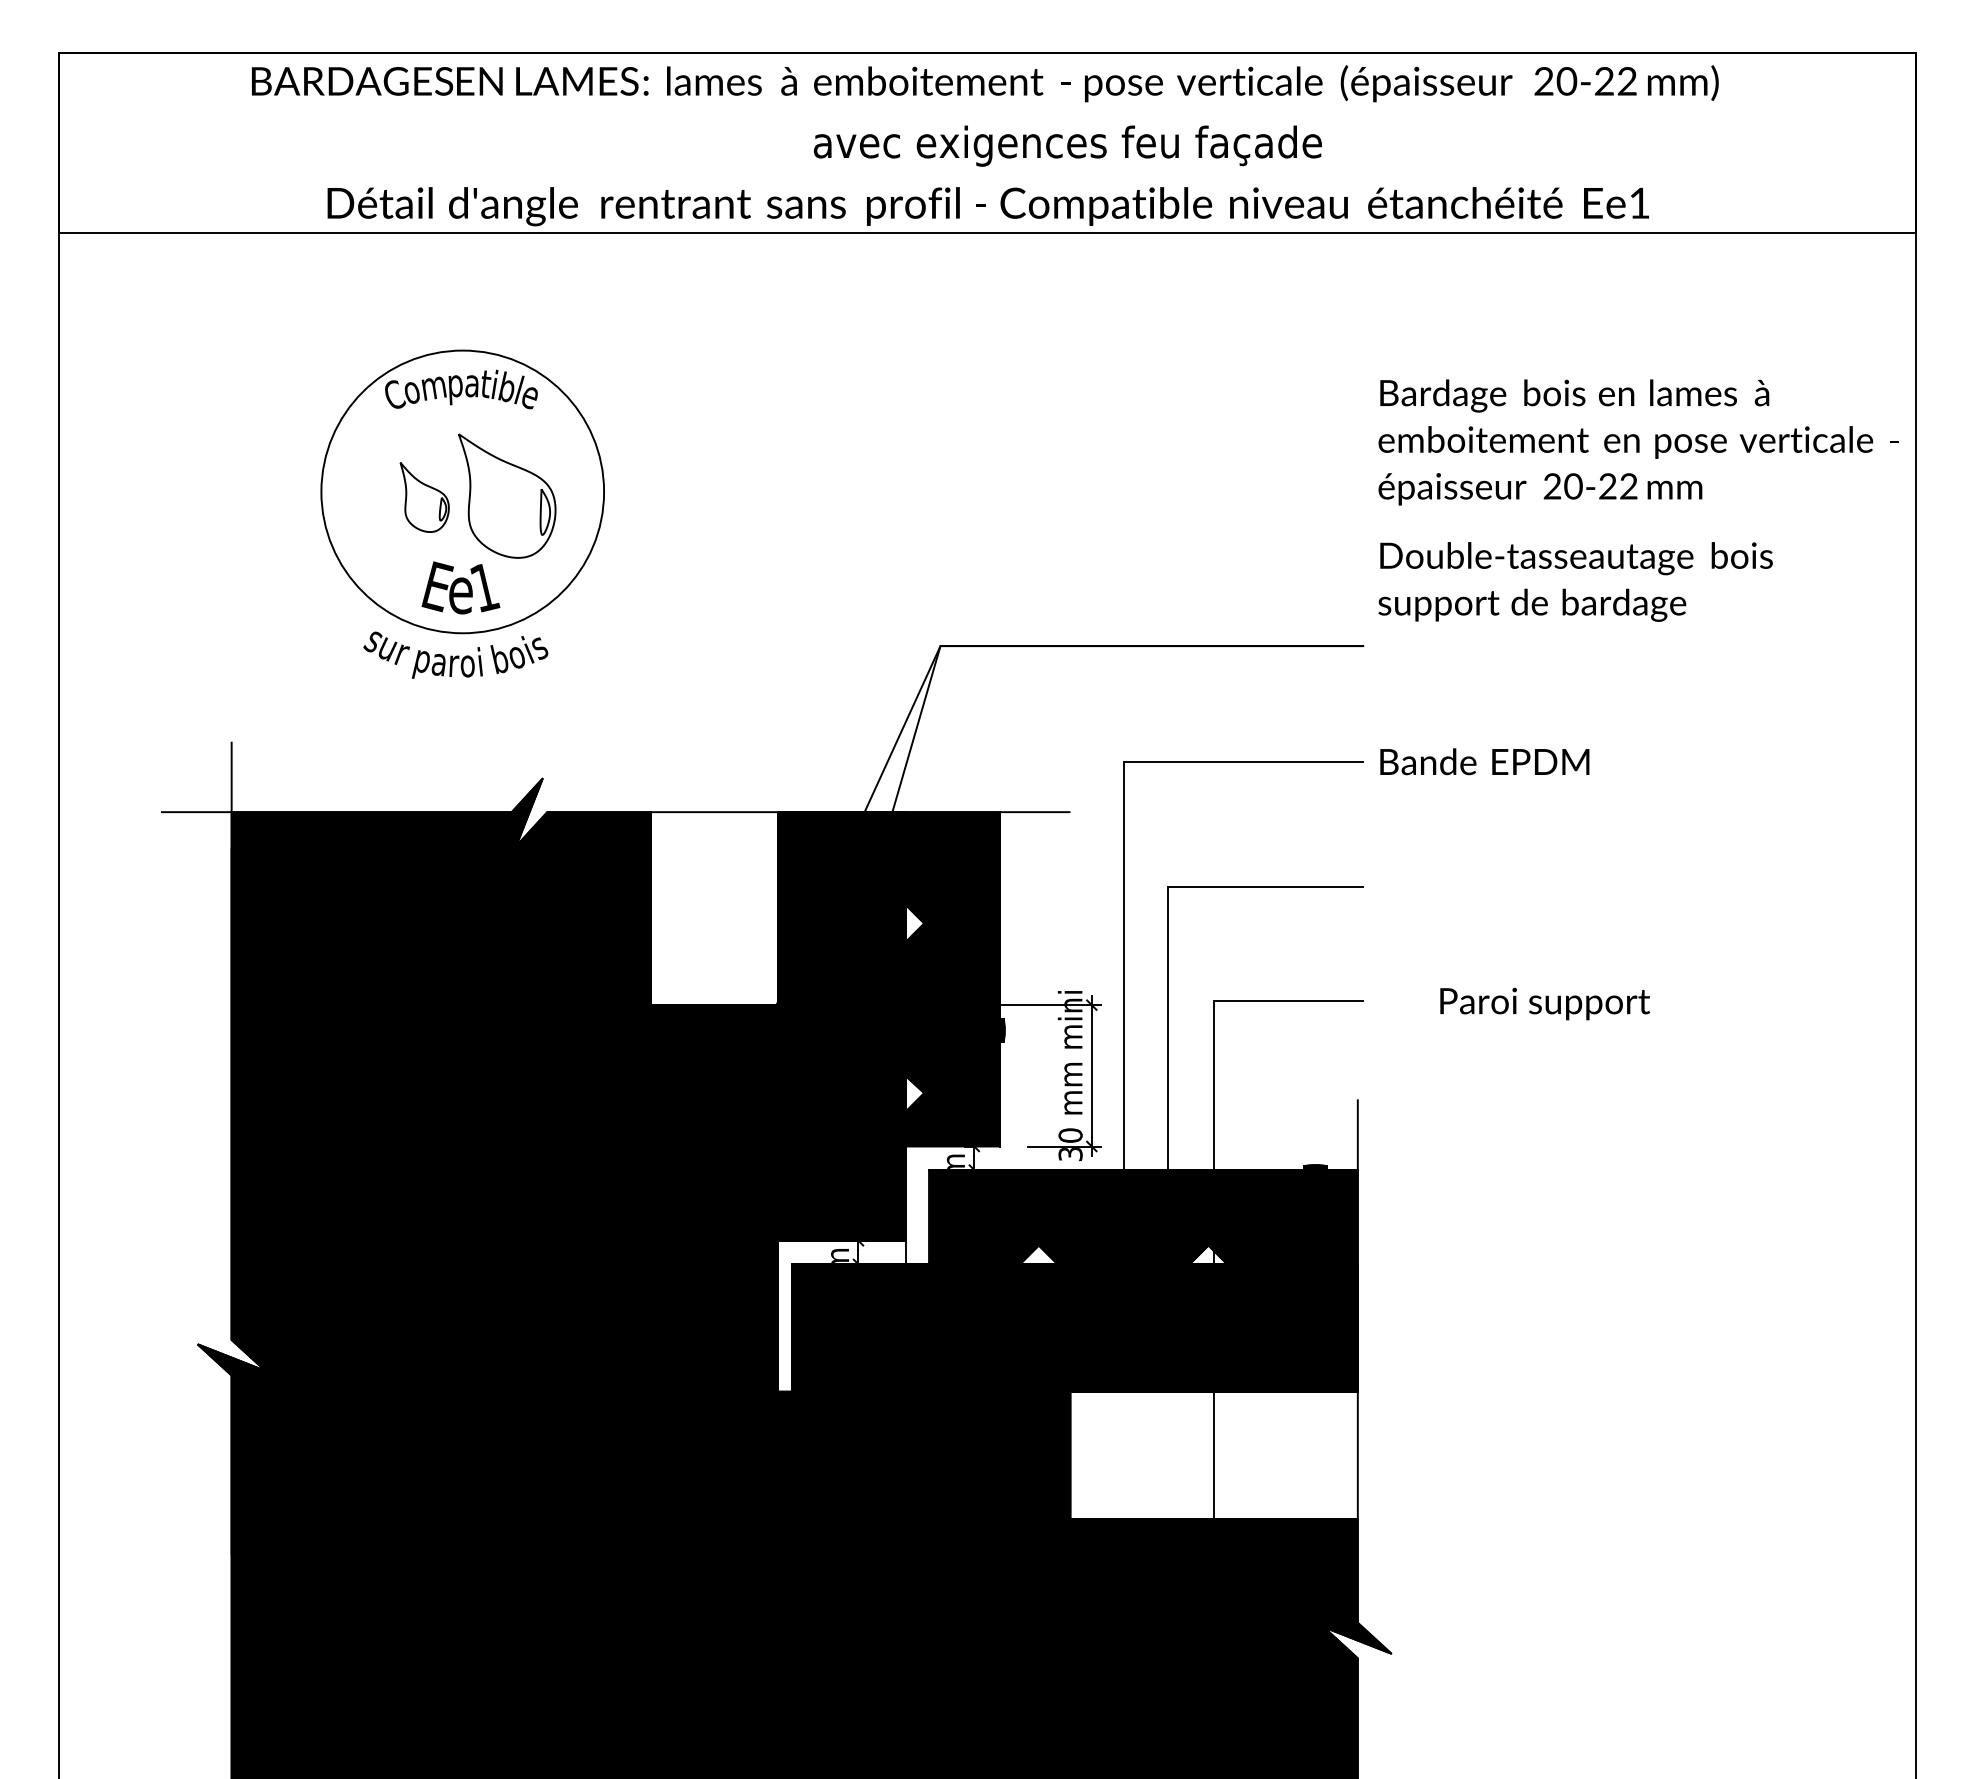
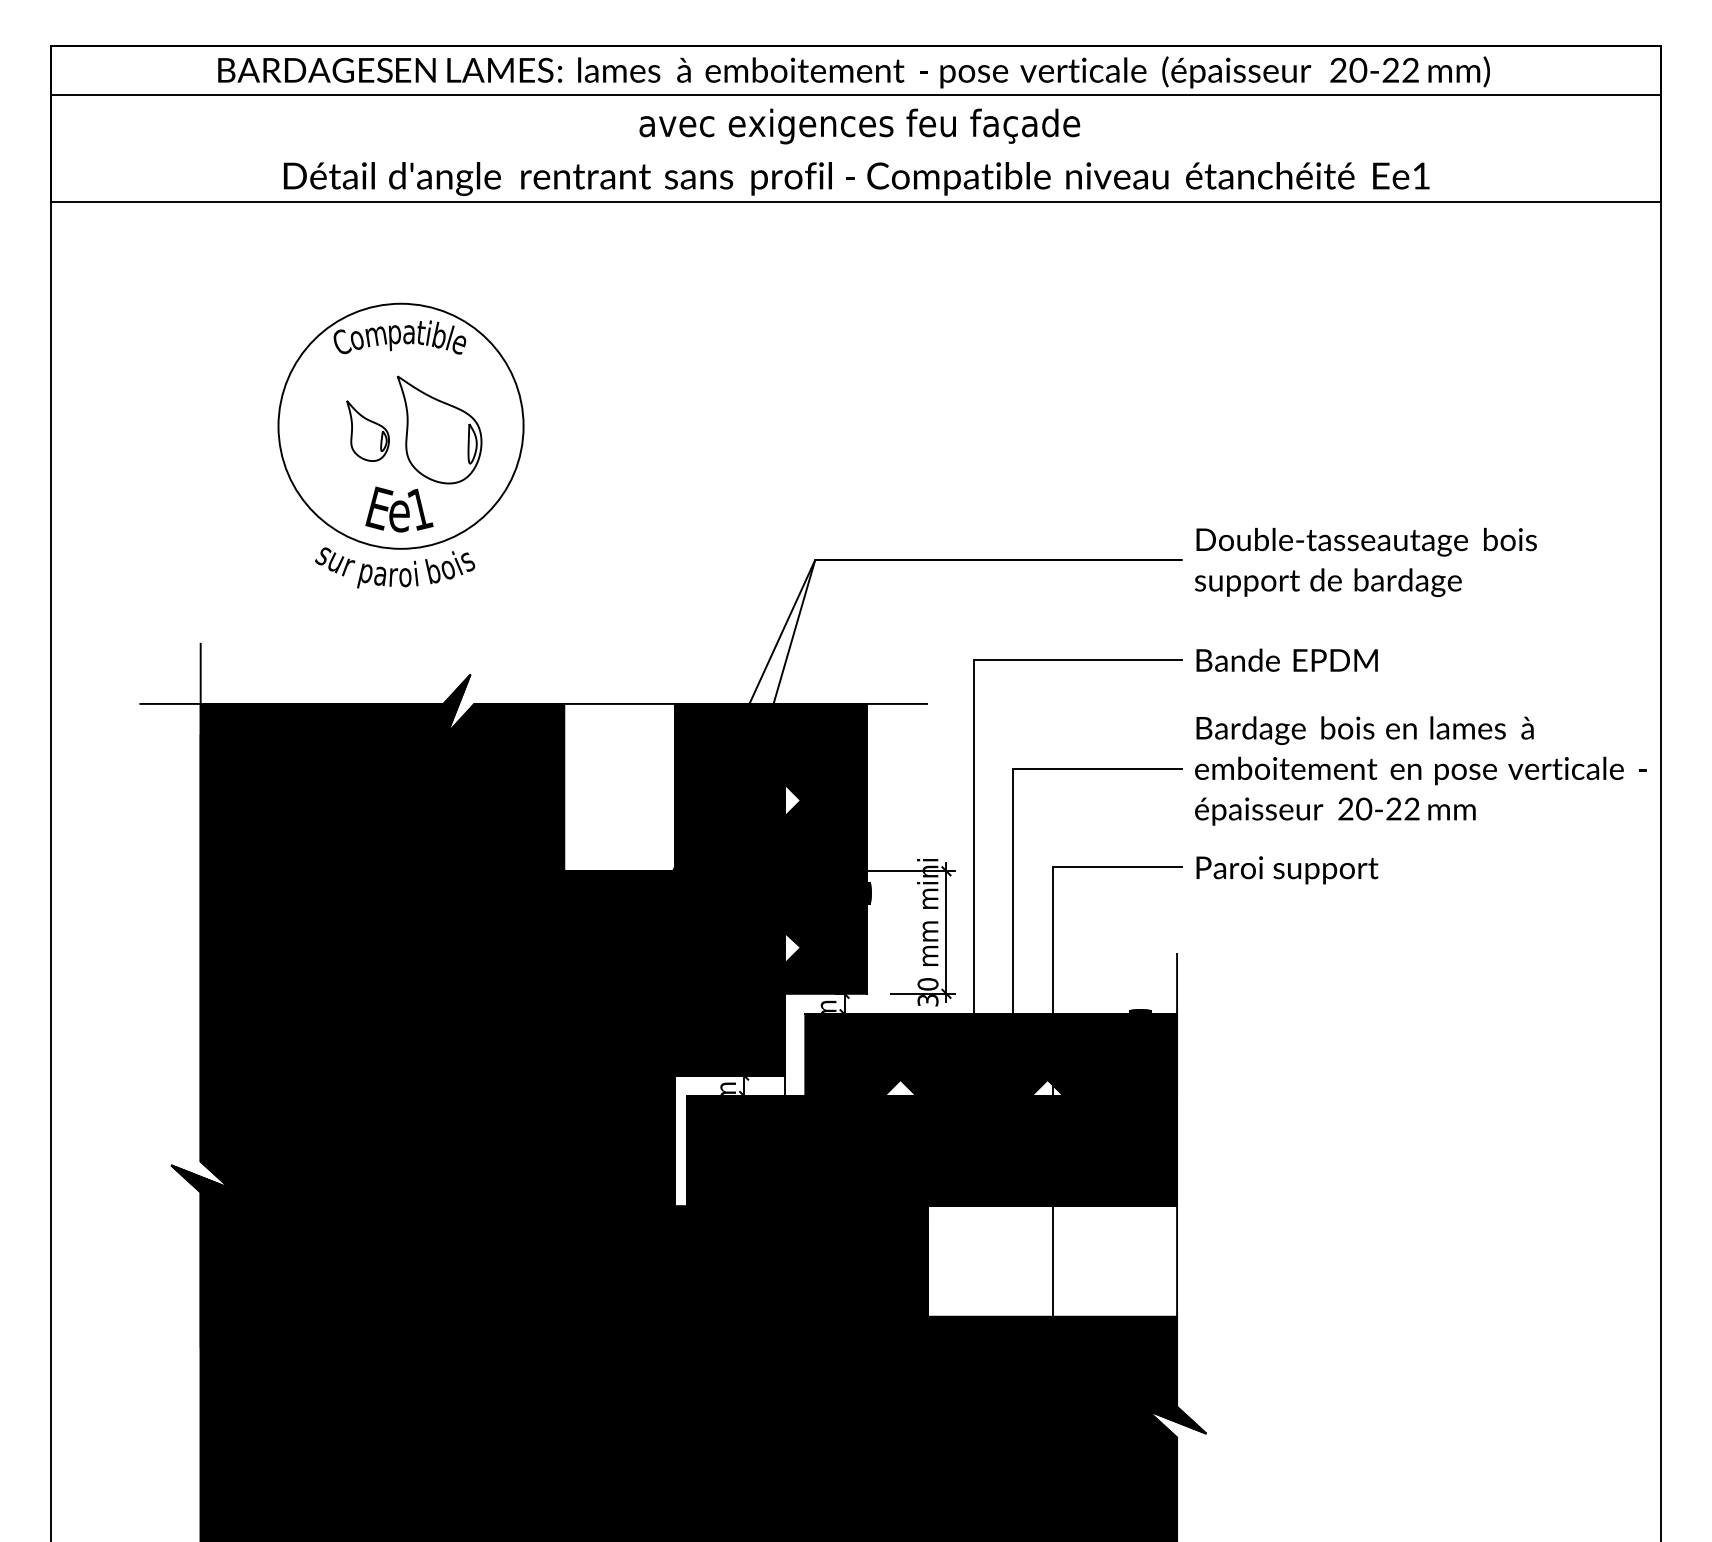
line: (987, 109) -> (856, 94), added
text: (1067, 145) -> (859, 125), moved
text: (1638, 442) -> (1420, 771), moved
text: (1575, 581) -> (1365, 562), moved
text: (1544, 1003) -> (1286, 869), moved

